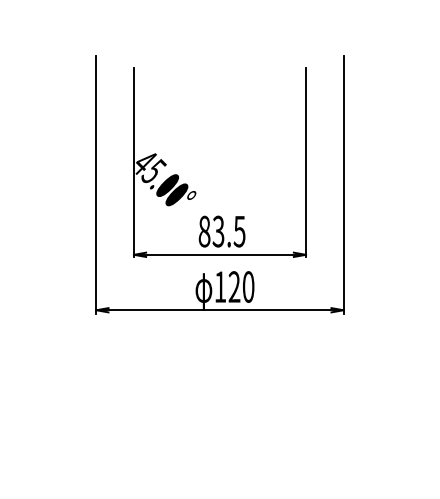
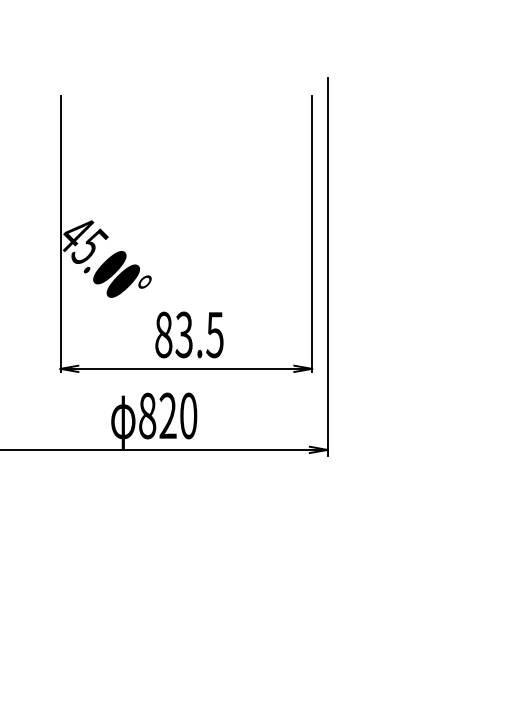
part: (195, 191) -> (150, 276), moved
text: (220, 286) -> (147, 415), 120 -> 820

